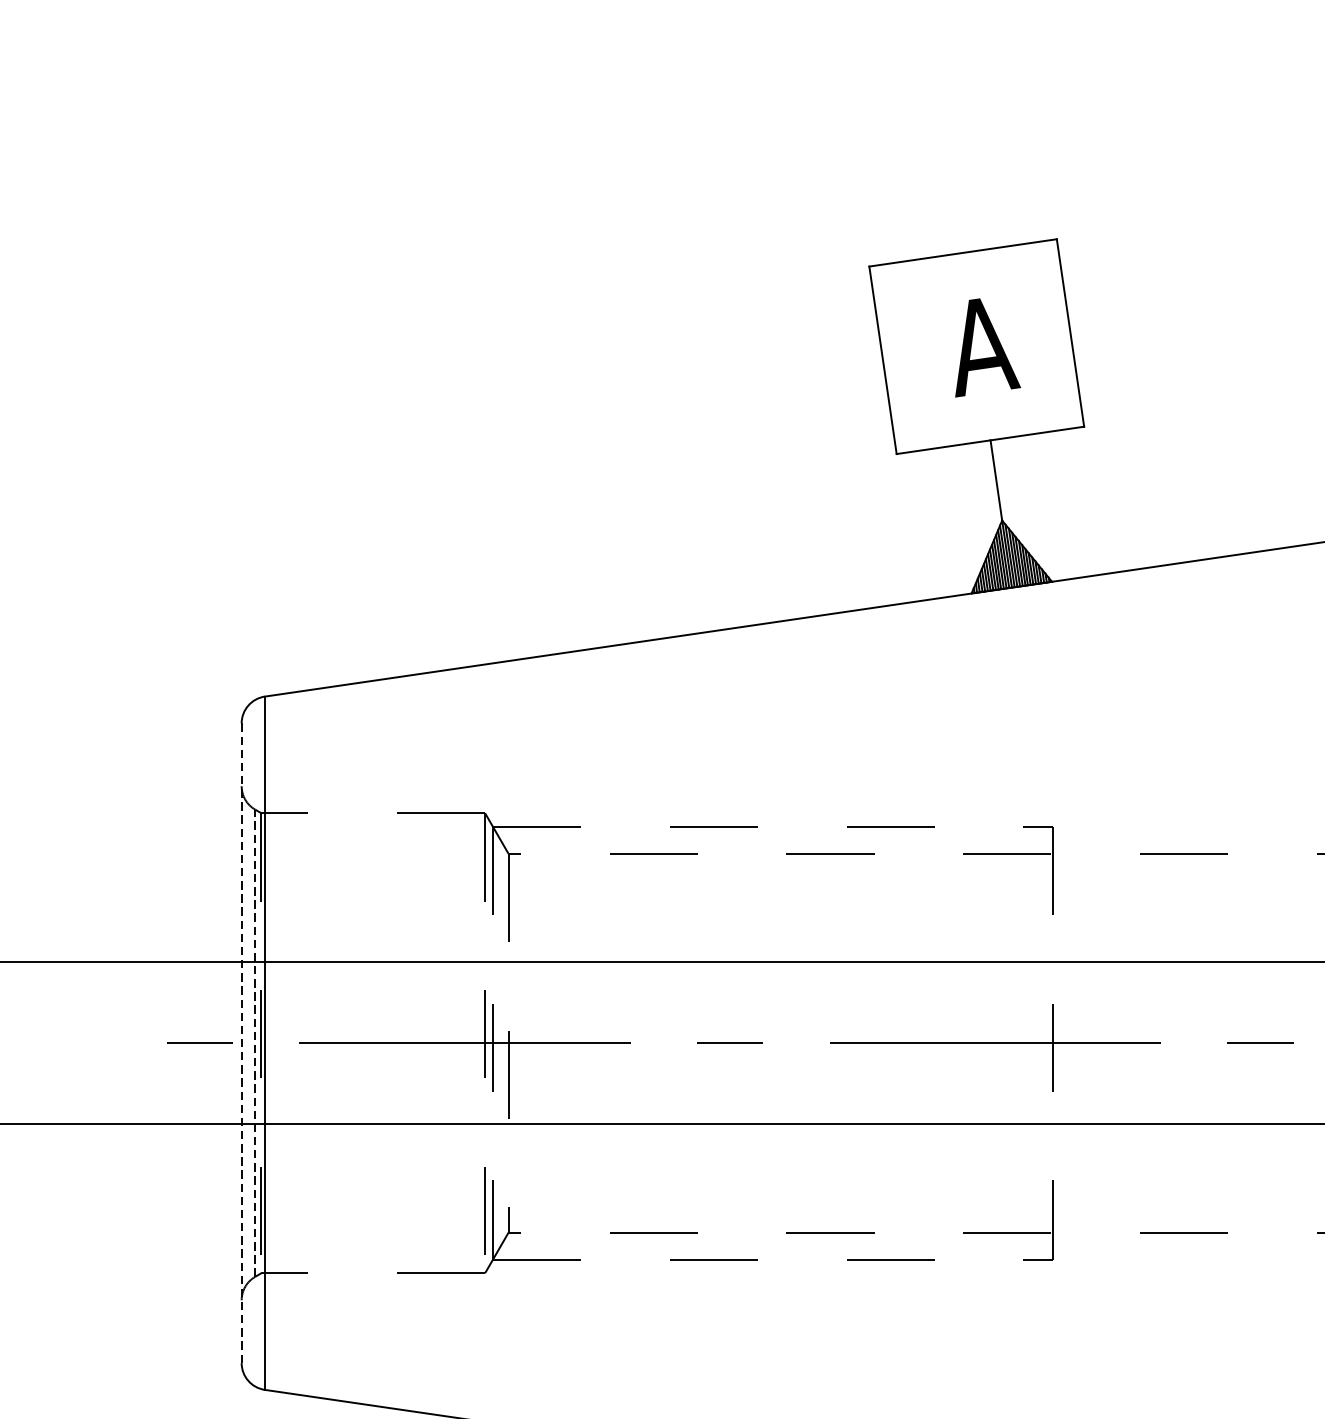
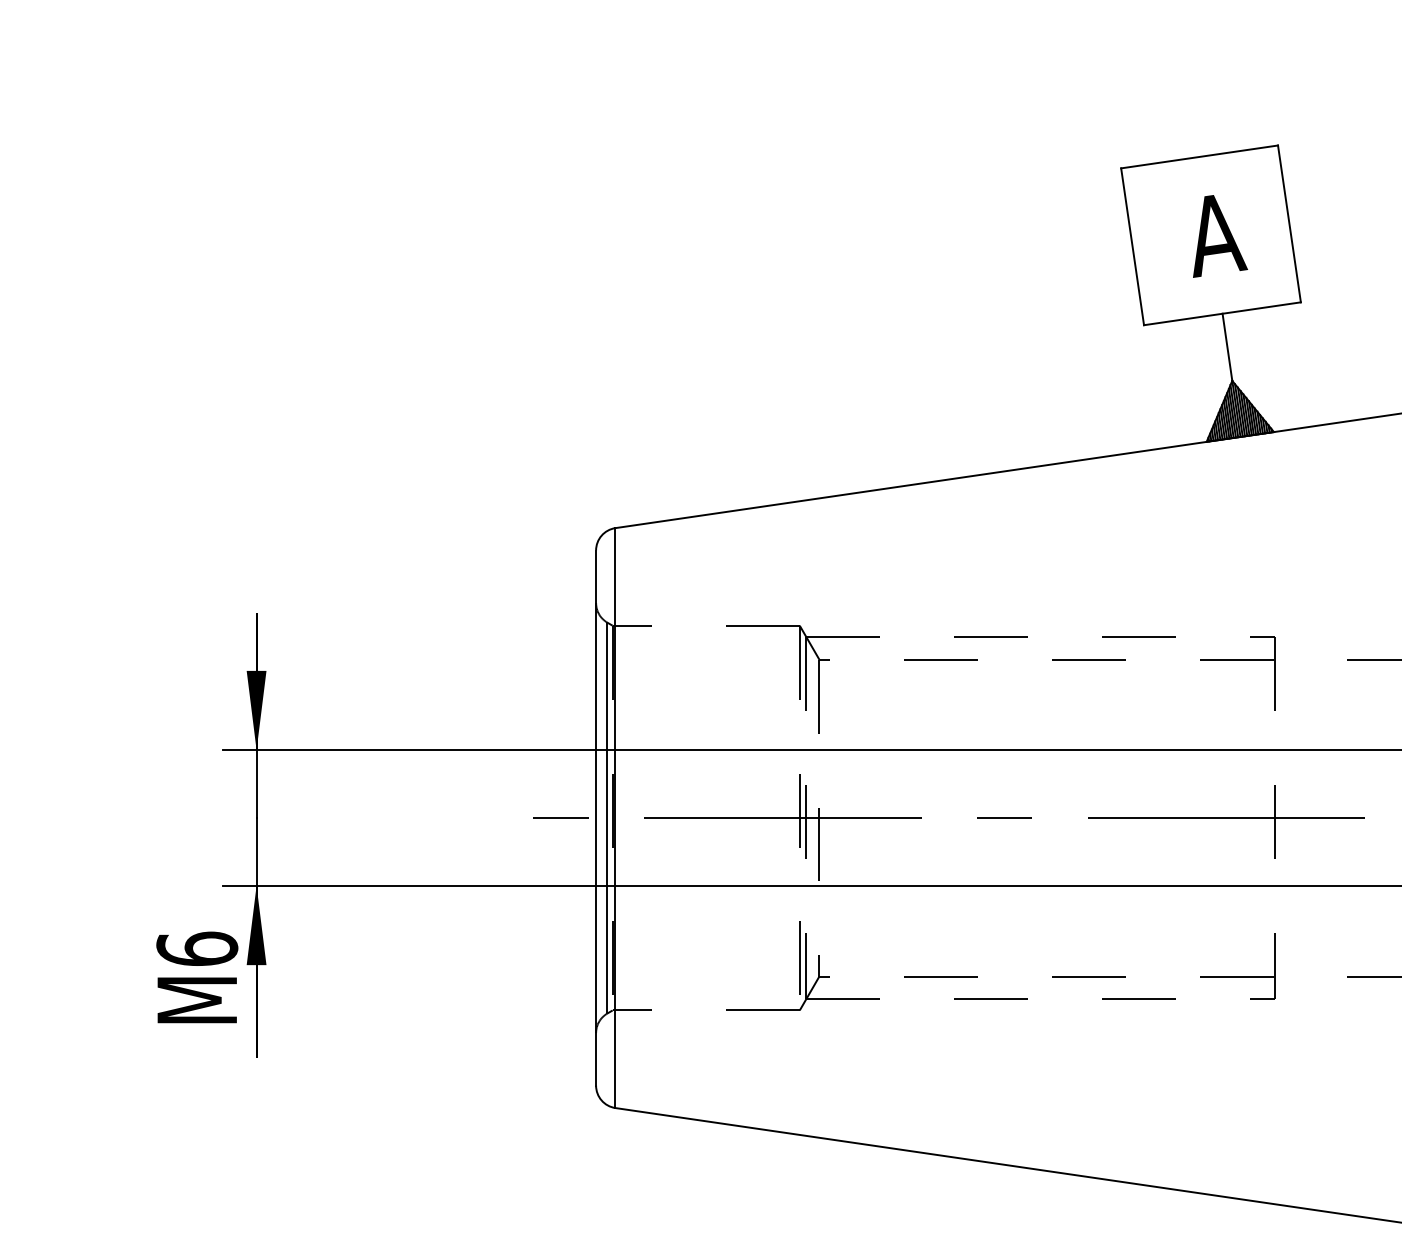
line: (255, 1042) -> (607, 817), dashed -> solid
line: (242, 1043) -> (596, 818), dashed -> solid

